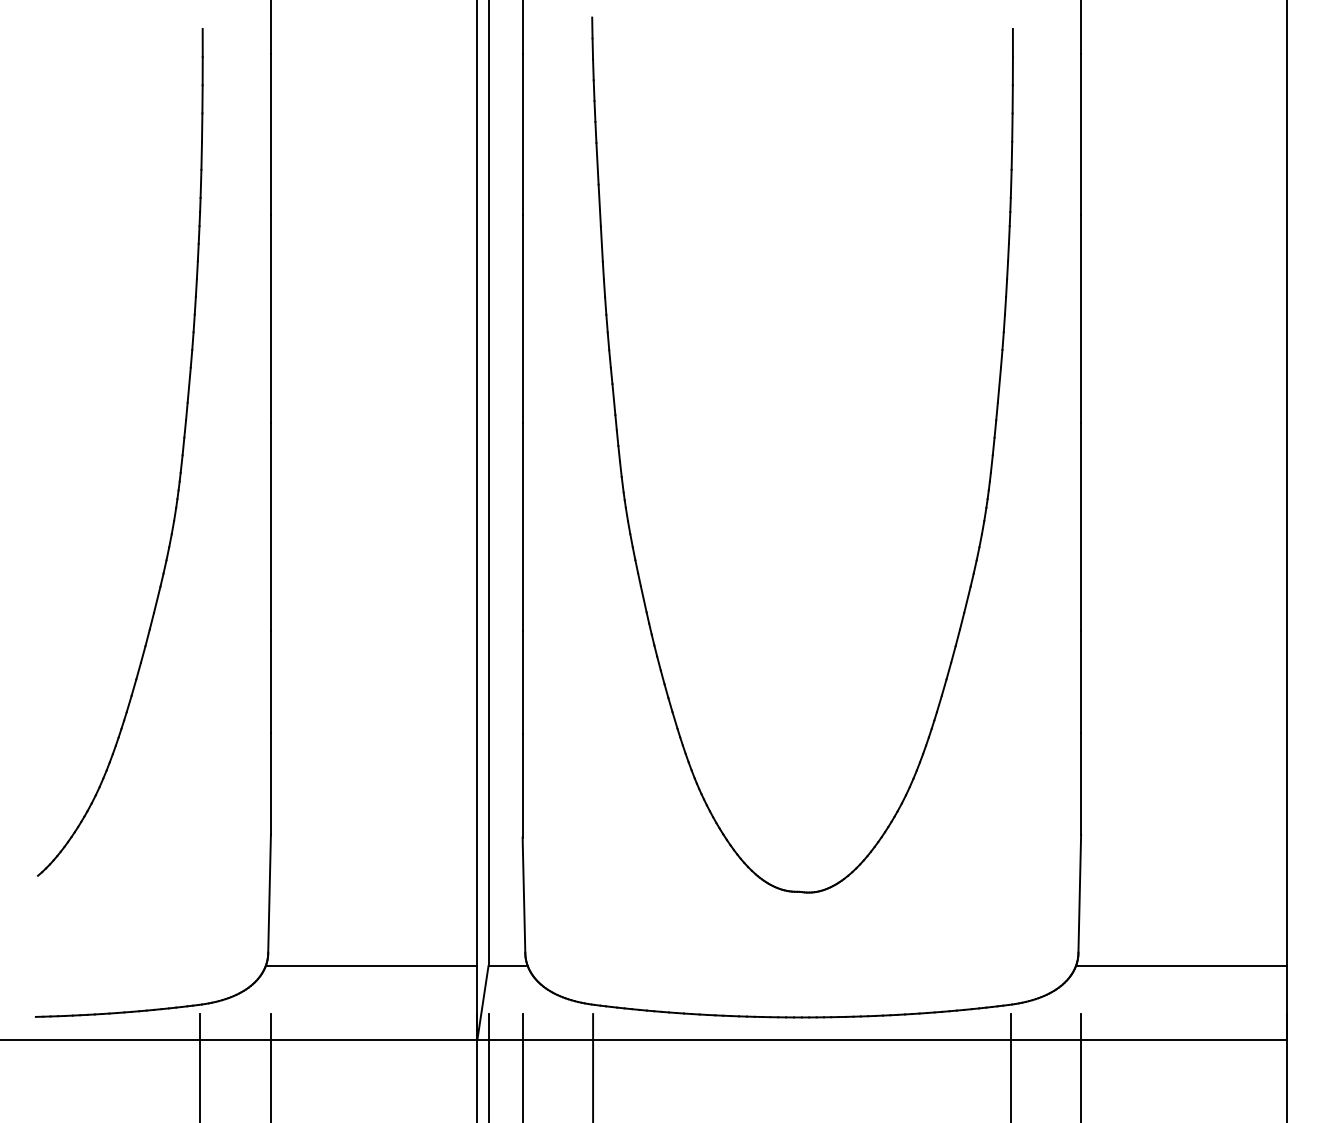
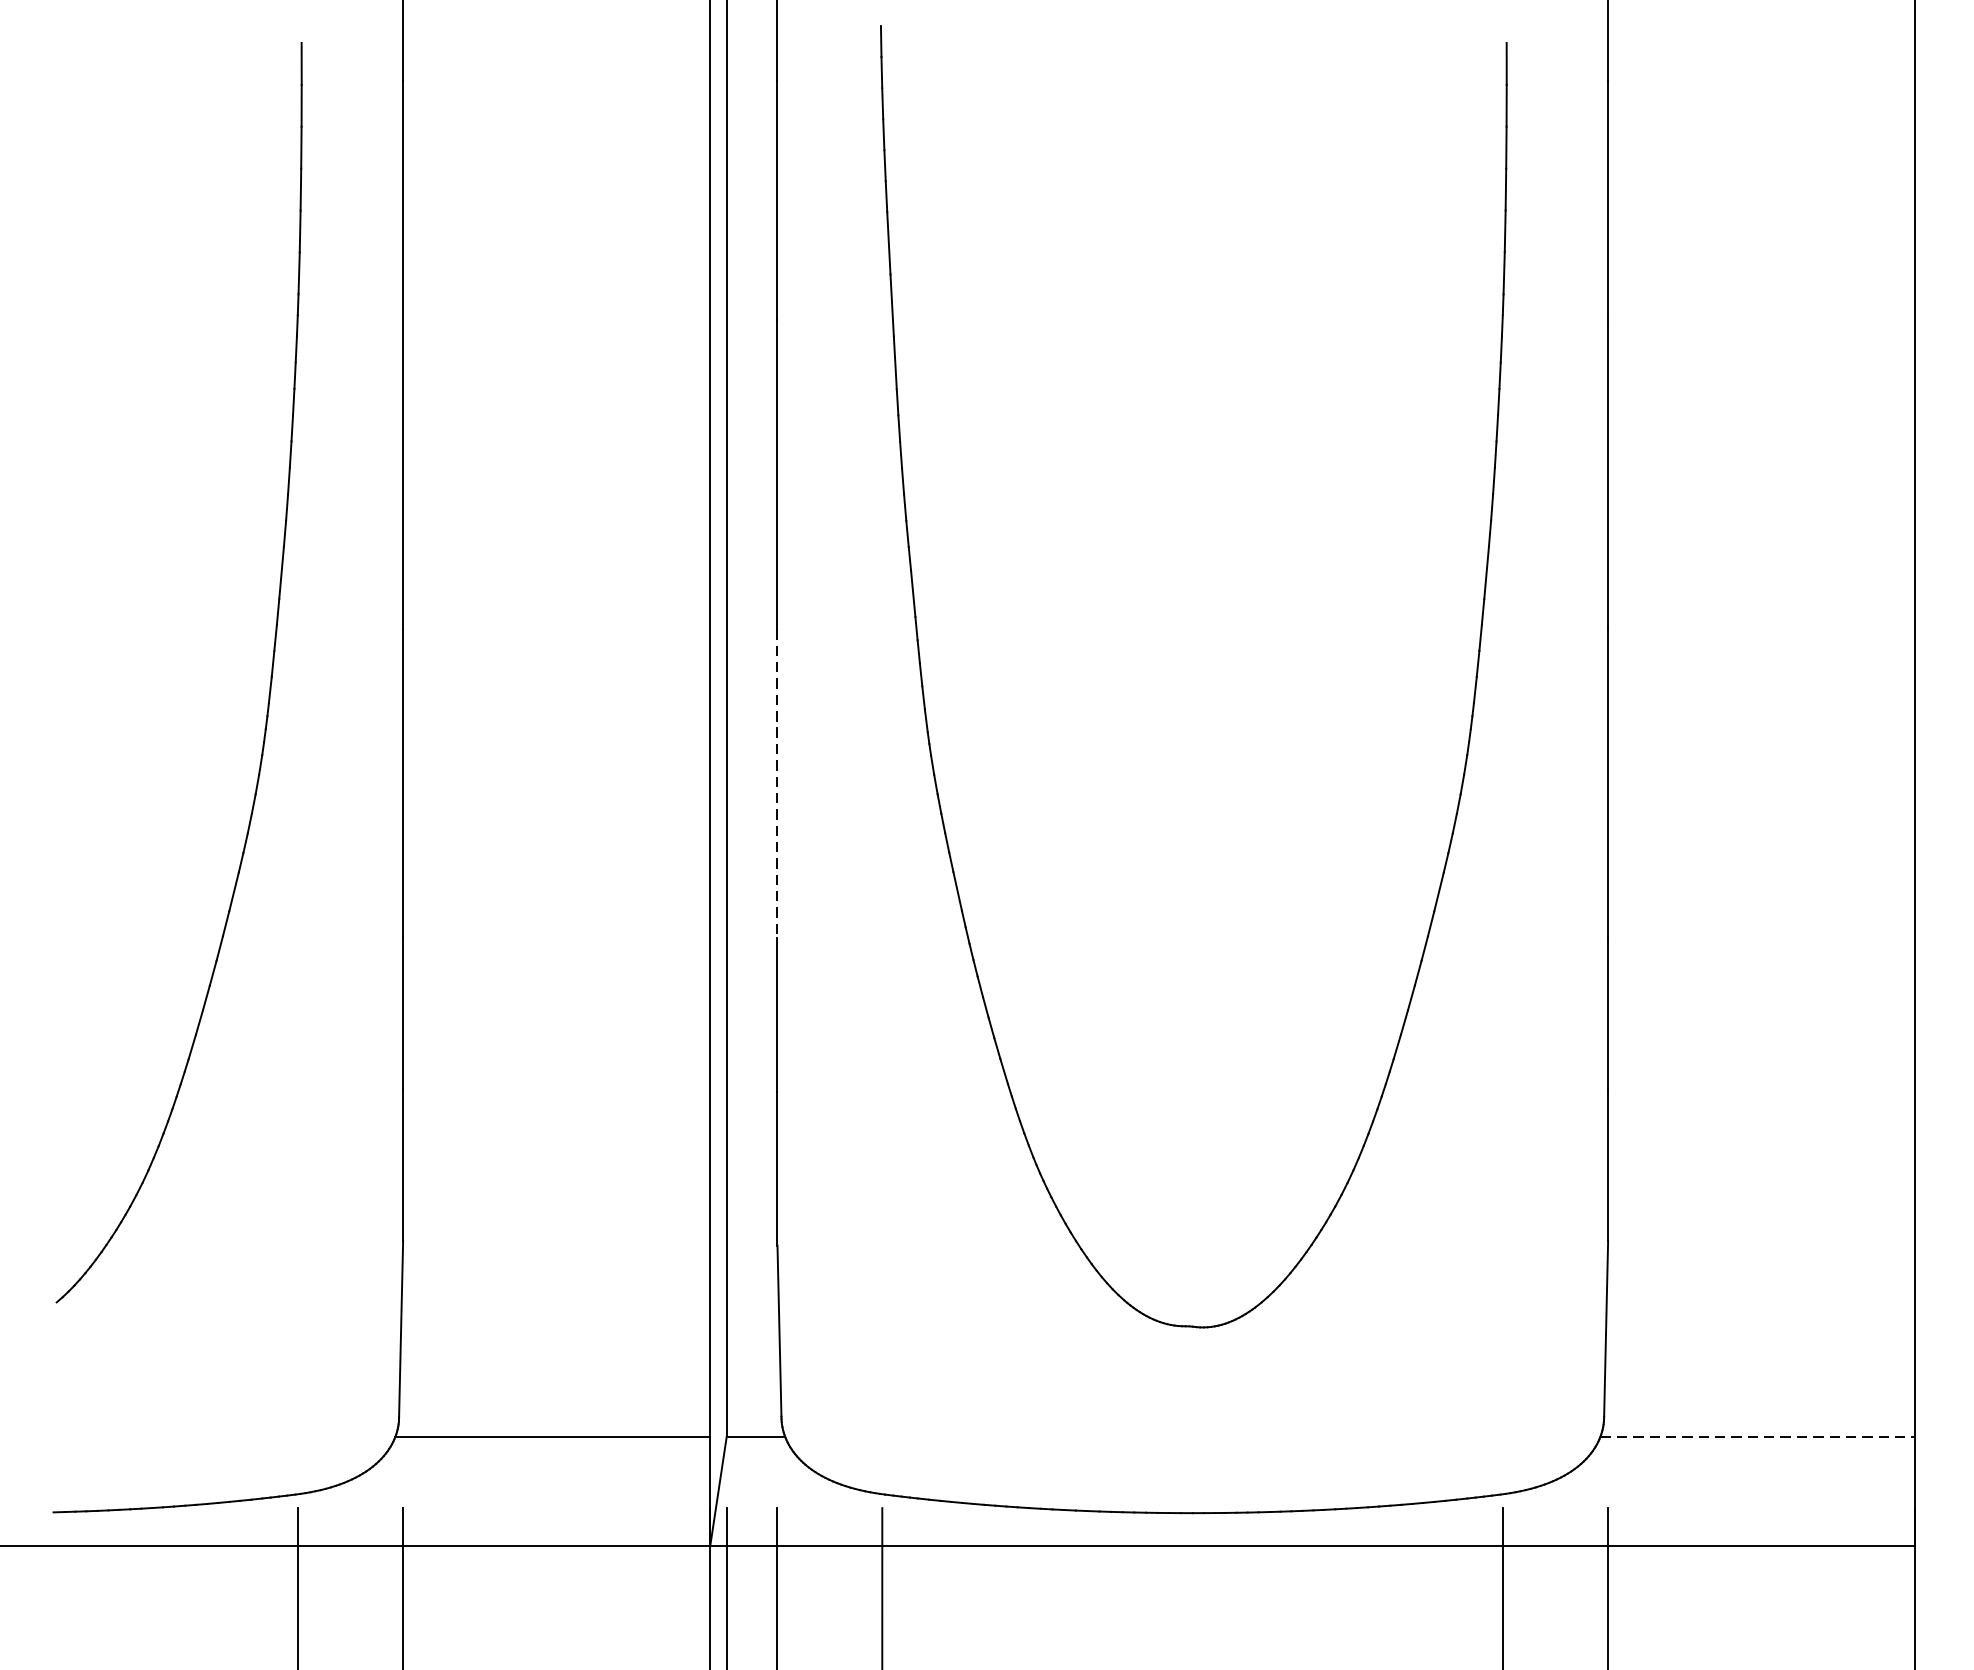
line: (522, 527) -> (777, 784), solid -> dashed
line: (1181, 966) -> (1757, 1437), solid -> dashed

